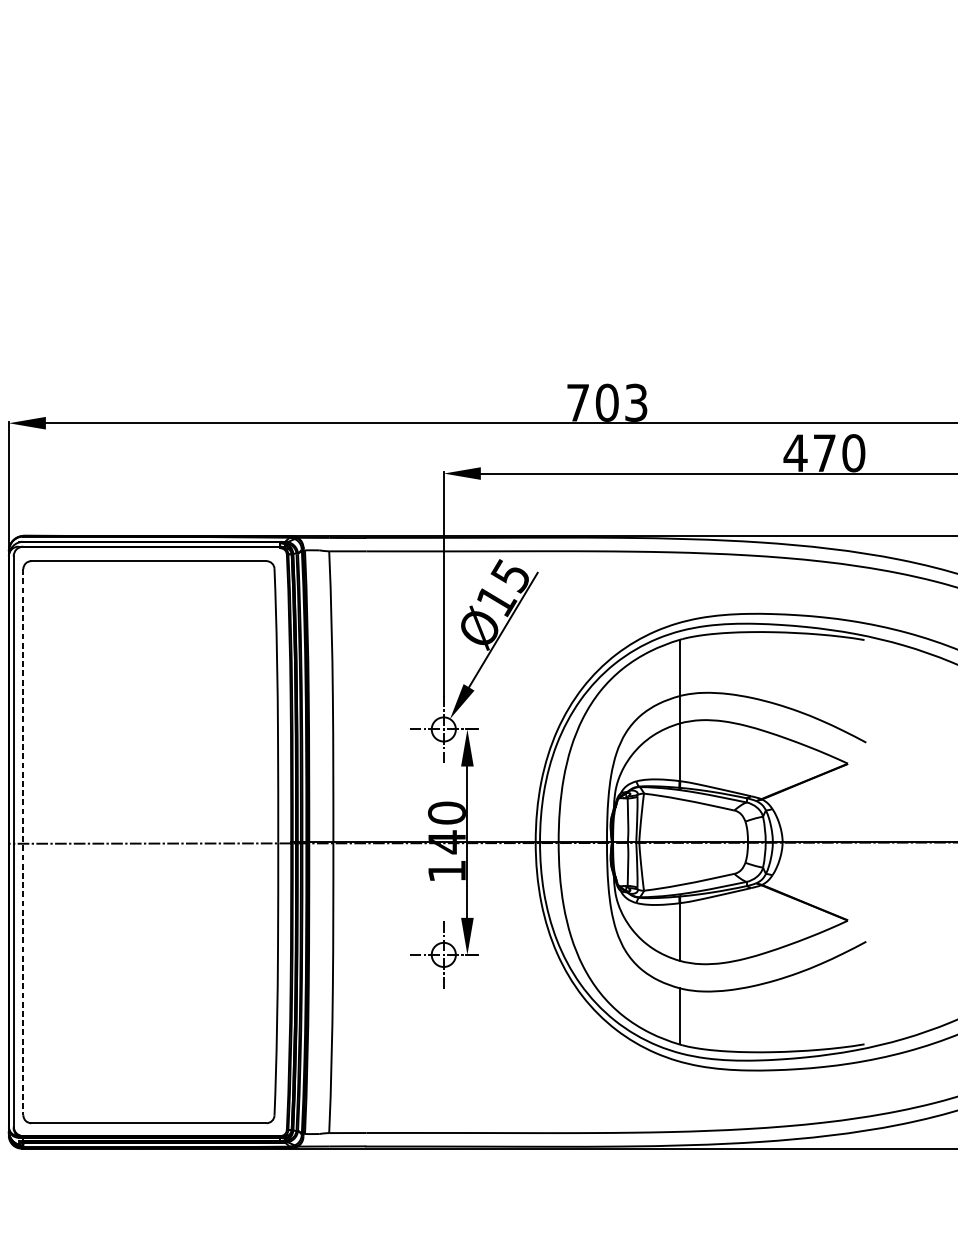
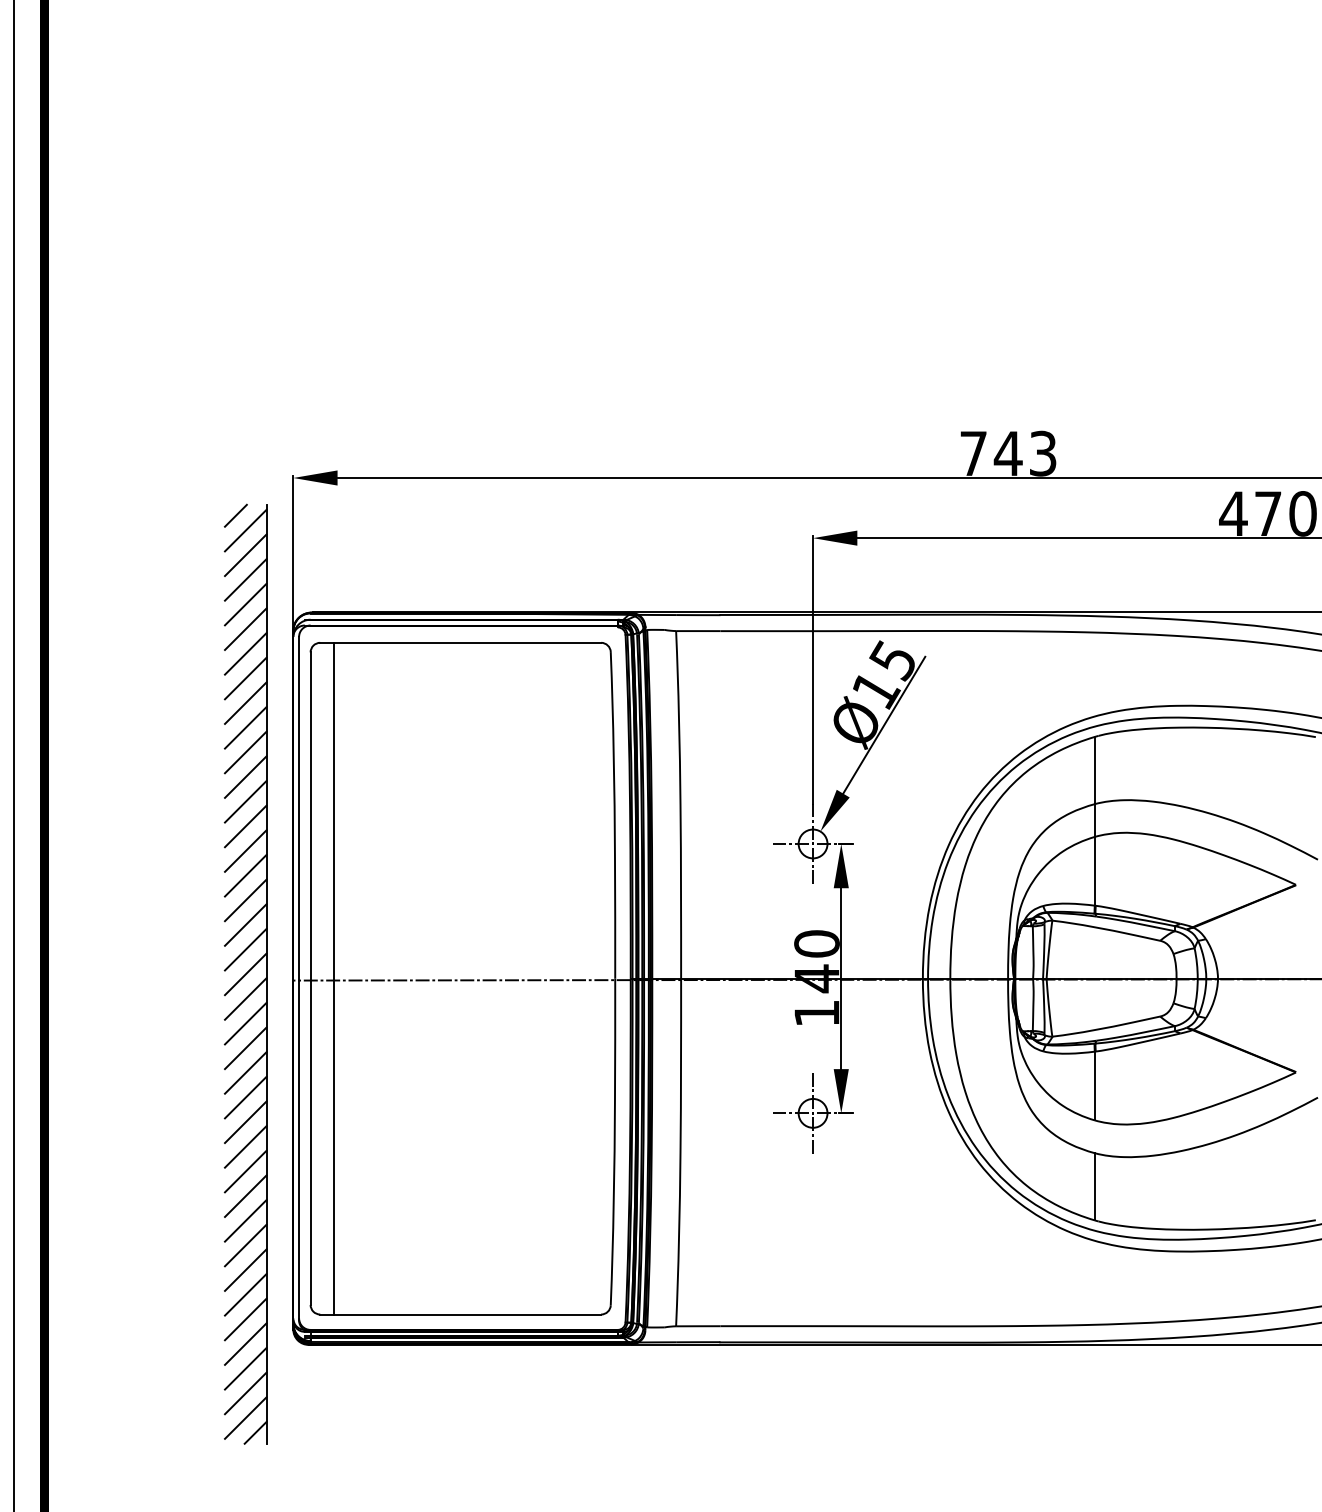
text: (606, 402) -> (1007, 453), 703 -> 743
line: (23, 842) -> (310, 979), dashed -> solid
line: (42, 842) -> (333, 978), added

